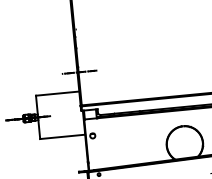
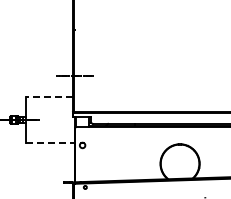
line: (56, 93) -> (48, 96), solid -> dashed
line: (62, 136) -> (50, 143), solid -> dashed

